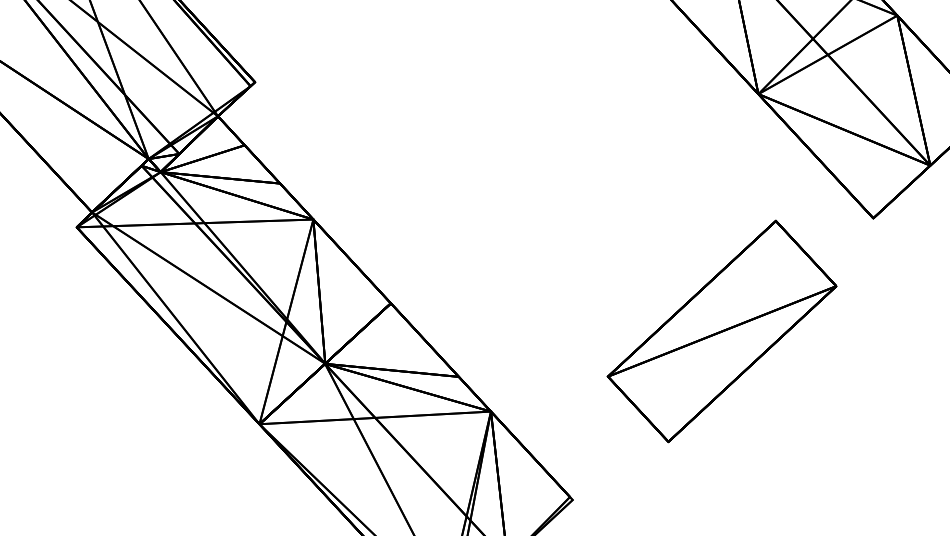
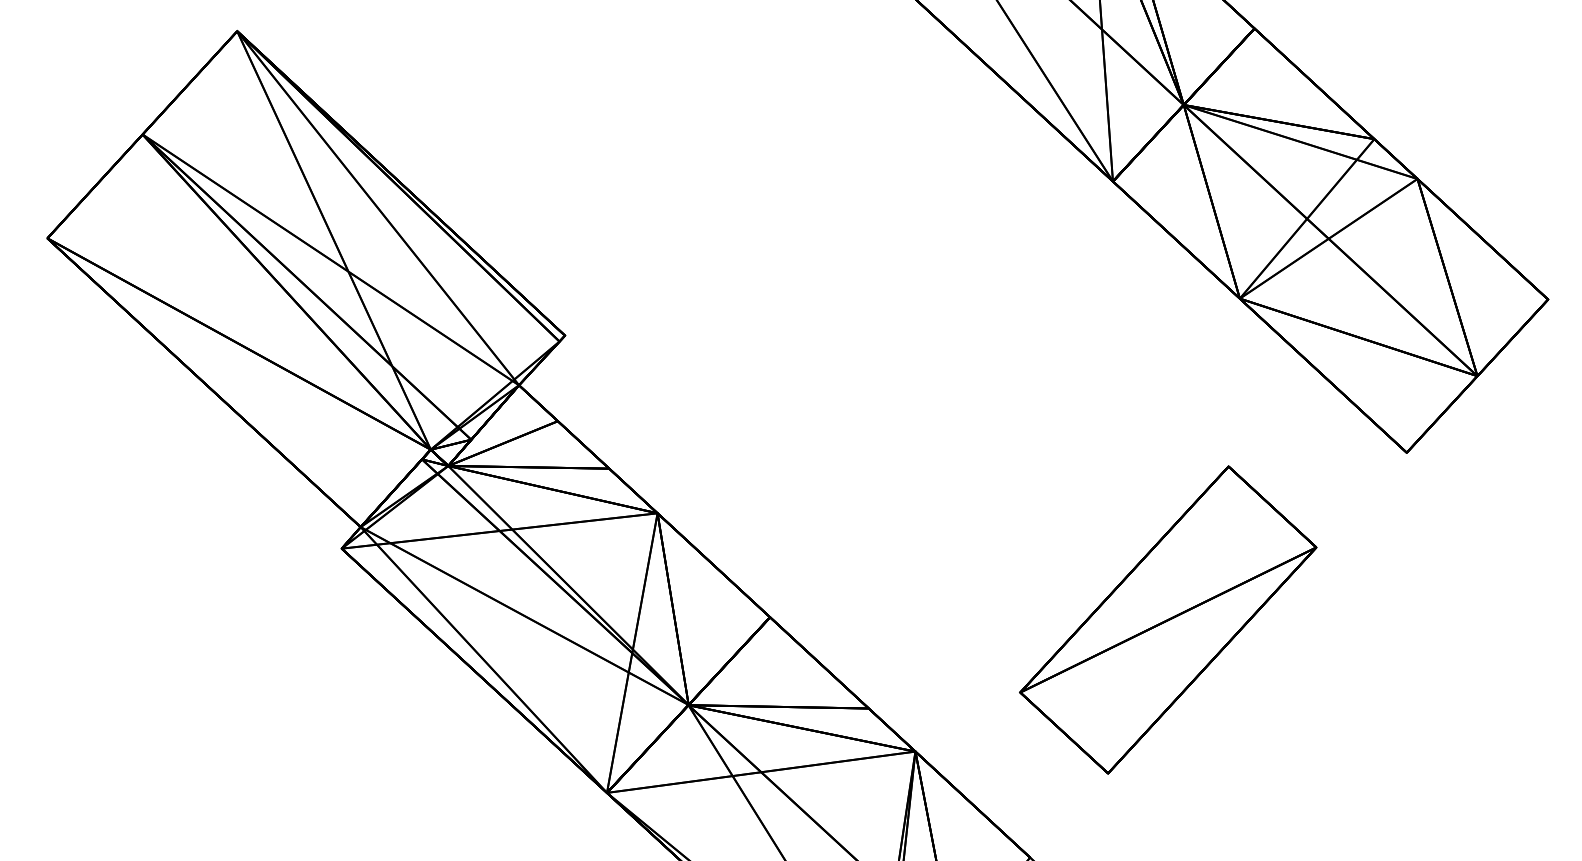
part: (722, 331) -> (1168, 619), moved

